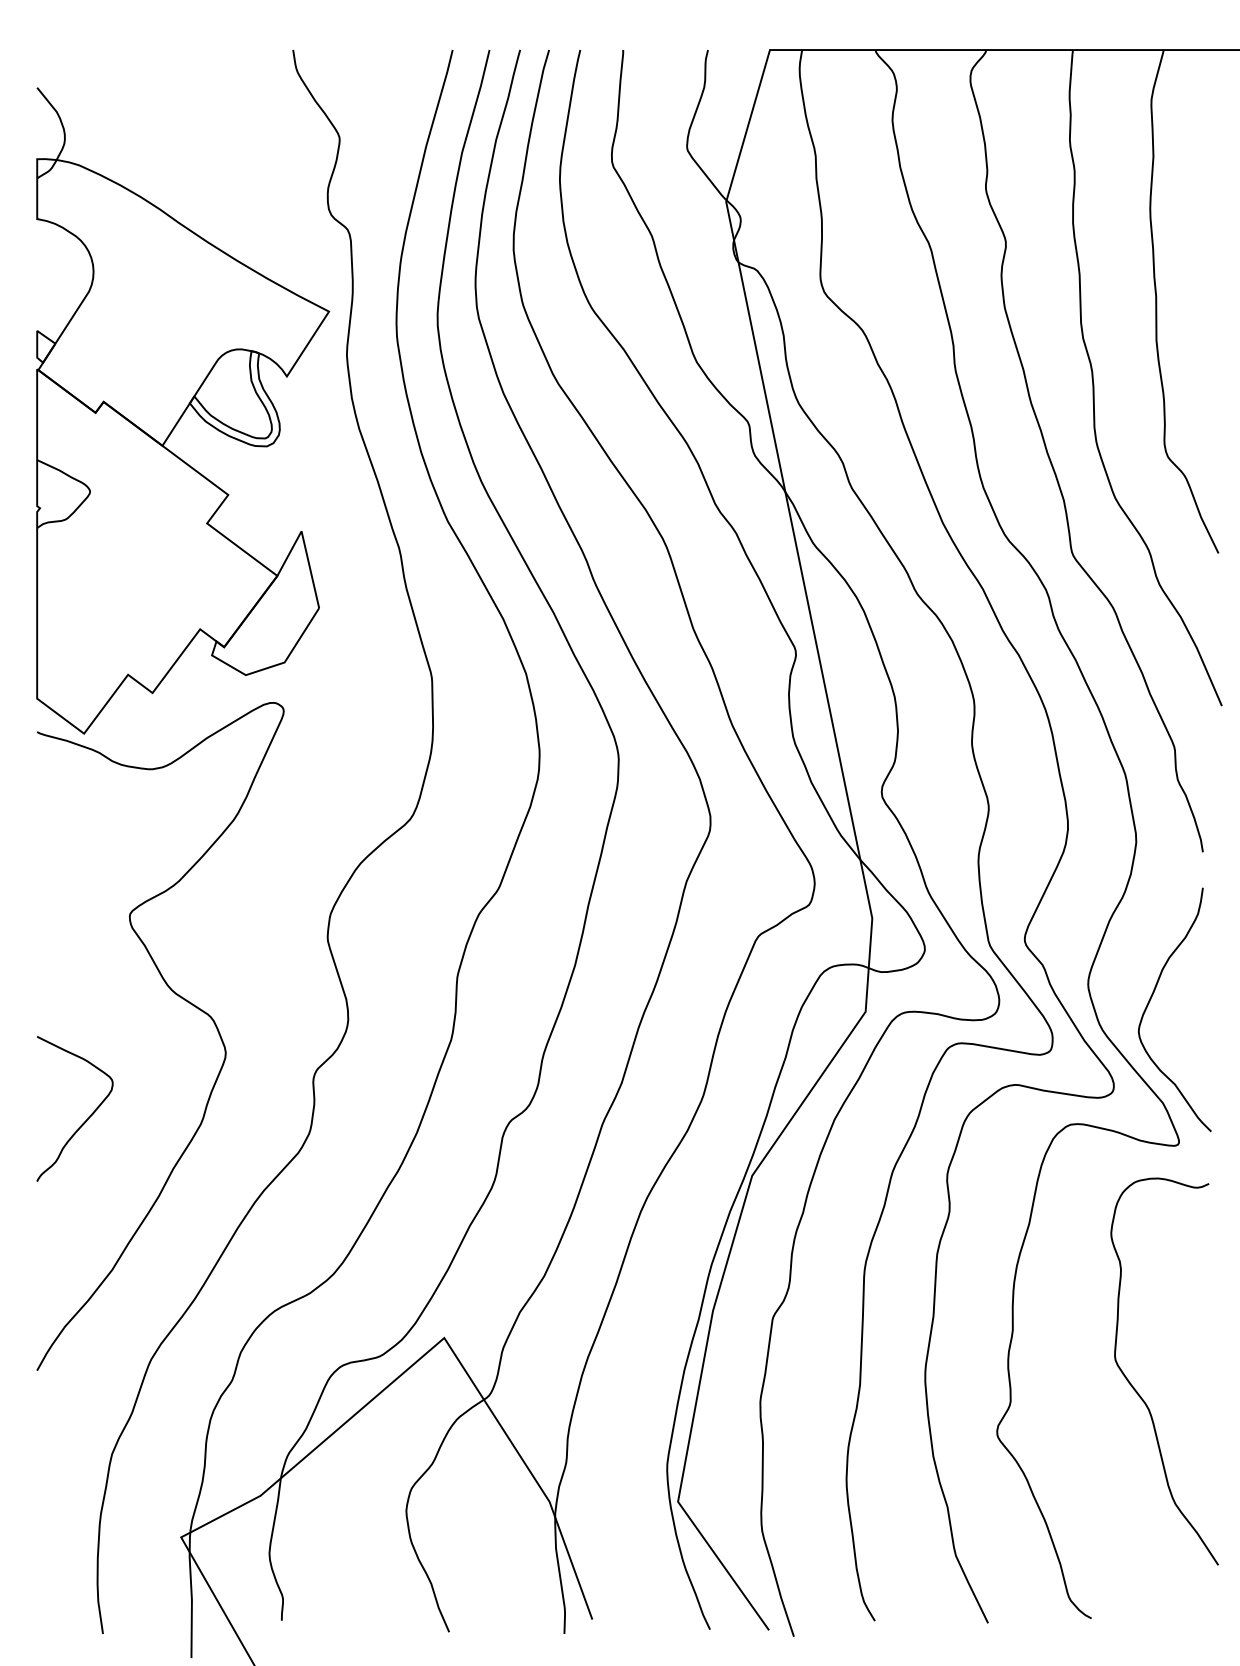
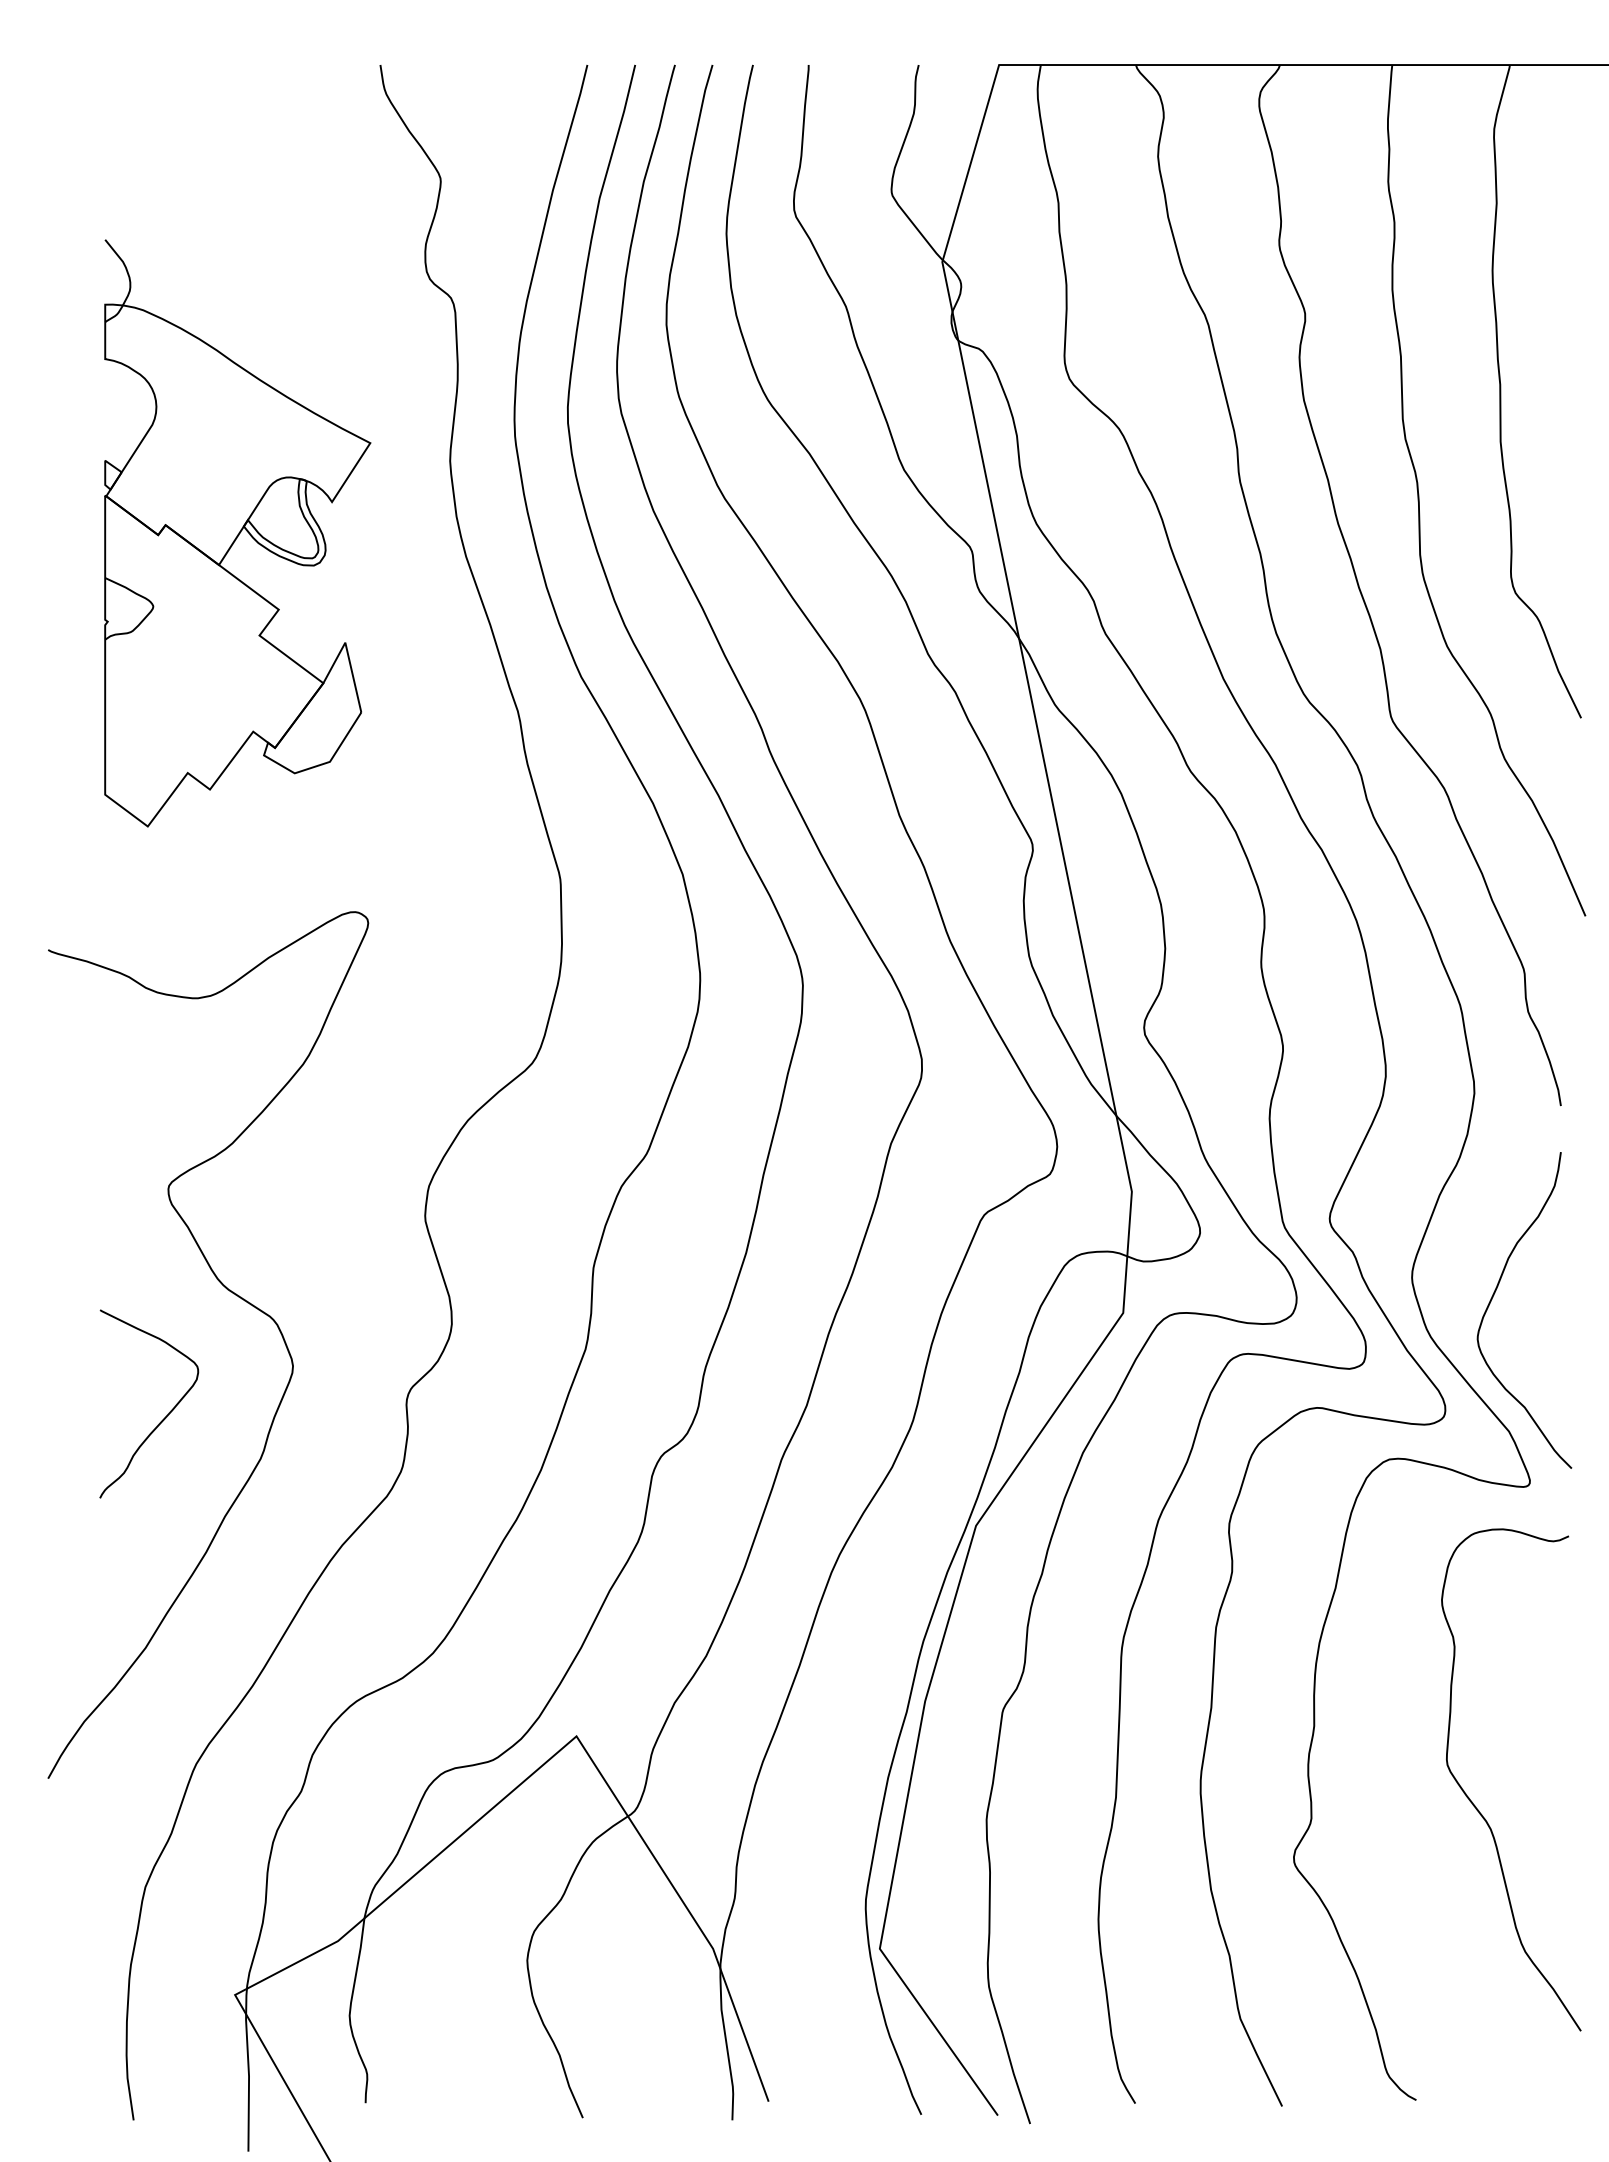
part: (183, 410) -> (238, 532), size x0.7
curve: (86, 1119) -> (164, 1417), moved

